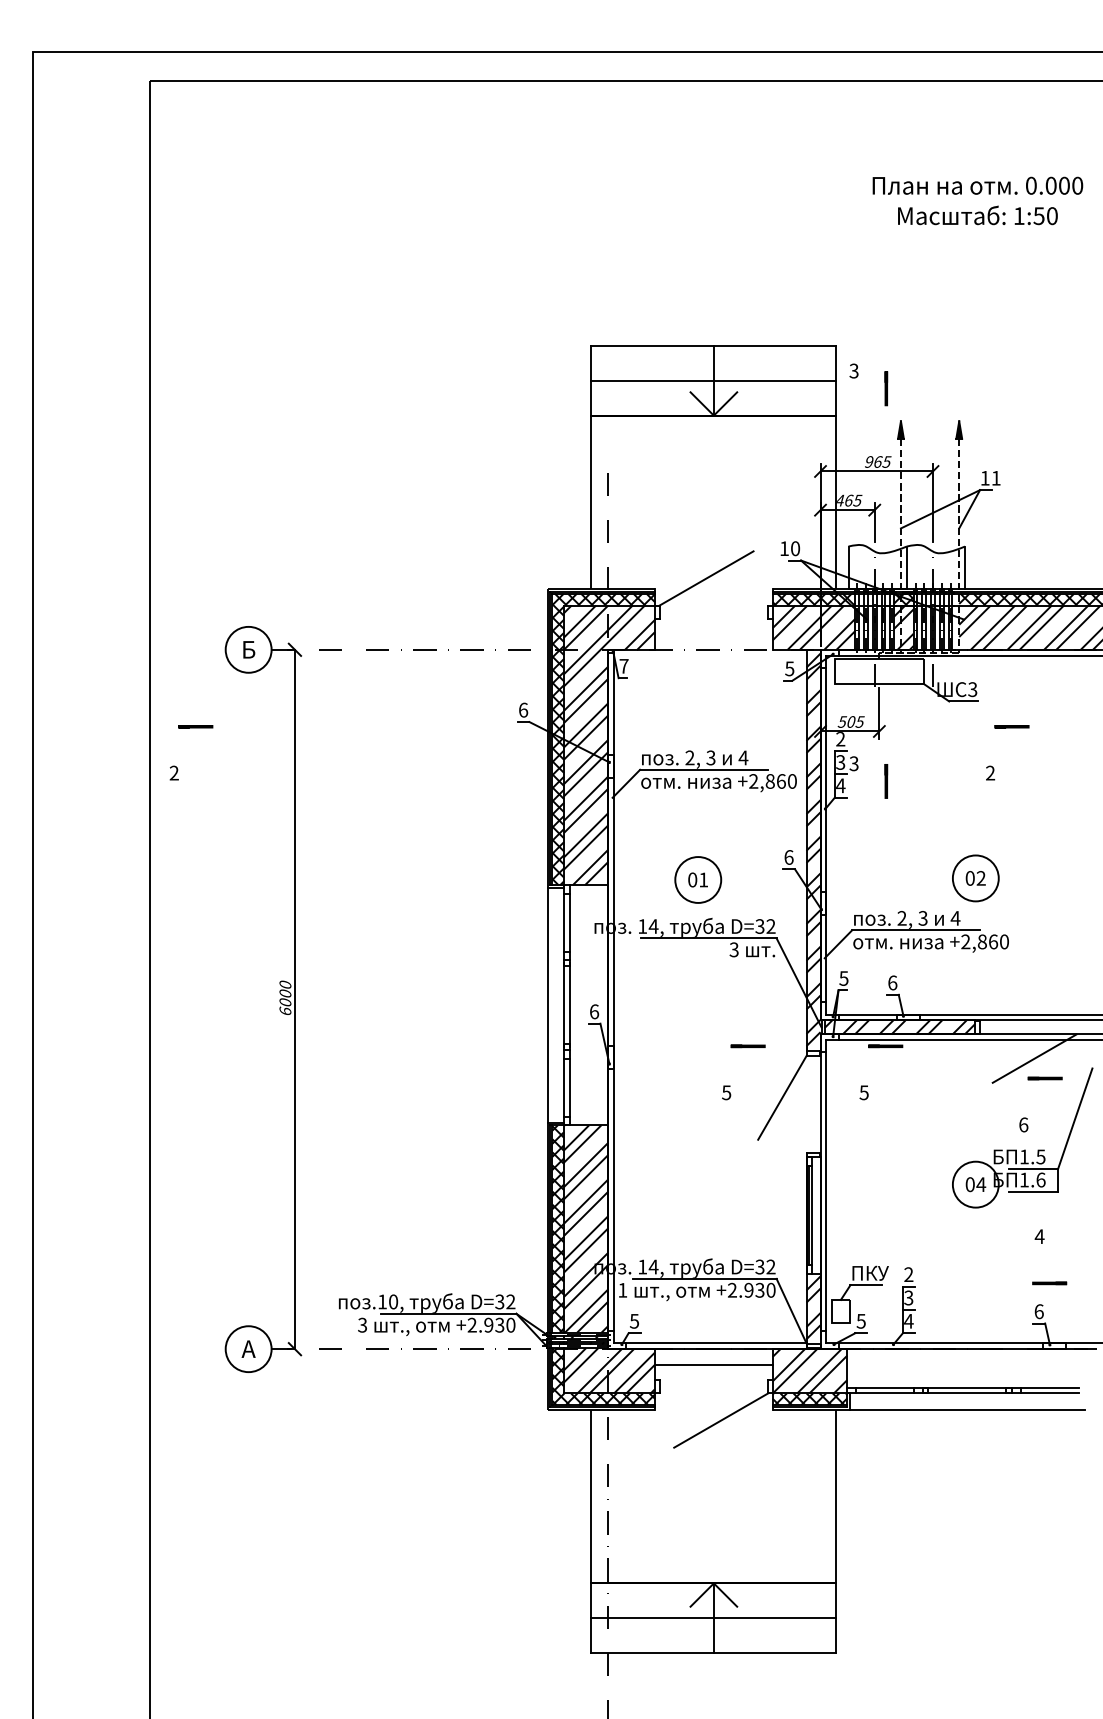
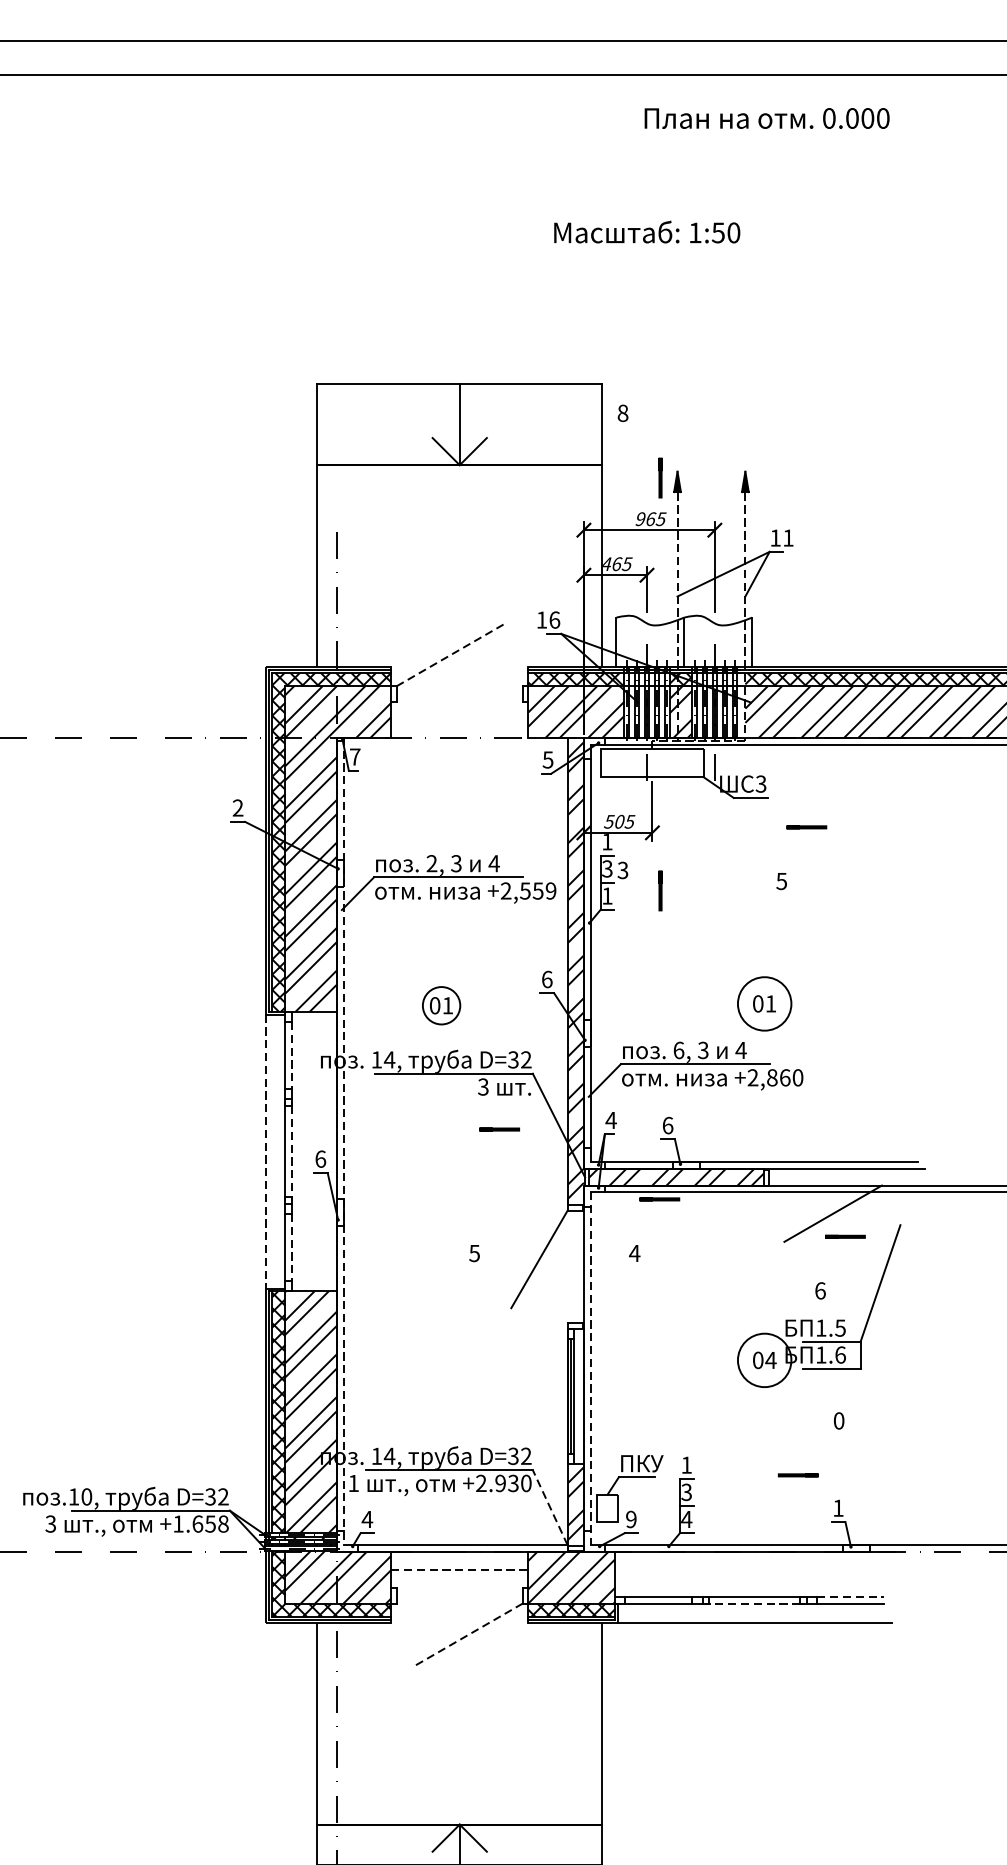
text: (977, 185) -> (766, 118), moved
text: (977, 215) -> (646, 232), moved
text: (853, 370) -> (622, 412), 3 -> 8
line: (713, 380) -> (459, 424), removed
line: (886, 388) -> (660, 477), moved
text: (795, 548) -> (554, 619), 10 -> 16
line: (707, 578) -> (452, 654), solid -> dashed
text: (523, 709) -> (238, 807), 6 -> 2
text: (840, 739) -> (607, 842), 2 -> 1
text: (990, 772) -> (781, 880), 2 -> 5
text: (780, 781) -> (537, 891), +2,860 -> +2,559
text: (840, 785) -> (607, 895), 4 -> 1
text: (980, 878) -> (770, 1004), 02 -> 01
circle: (698, 879) -> (441, 1005), size x0.7
text: (901, 918) -> (678, 1050), 2, -> 6,
line: (569, 922) -> (291, 1055), solid -> dashed
text: (843, 978) -> (610, 1120), 5 -> 4
line: (614, 996) -> (344, 1141), solid -> dashed
line: (547, 1005) -> (266, 1151), solid -> dashed
line: (569, 1005) -> (291, 1151), solid -> dashed
line: (747, 1046) -> (498, 1129), moved
line: (569, 1087) -> (291, 1247), solid -> dashed
text: (864, 1092) -> (635, 1253), 5 -> 4
line: (826, 1191) -> (590, 1368), solid -> dashed
text: (1039, 1236) -> (838, 1420), 4 -> 0
text: (908, 1274) -> (686, 1464), 2 -> 1
line: (1049, 1283) -> (798, 1475), moved
line: (791, 1311) -> (550, 1508), solid -> dashed
text: (1038, 1311) -> (837, 1508), 6 -> 1
text: (860, 1320) -> (630, 1518), 5 -> 9
text: (634, 1321) -> (367, 1519), 5 -> 4
text: (491, 1324) -> (200, 1523), +2.930 -> +1.658
line: (713, 1364) -> (459, 1569), solid -> dashed
line: (1049, 1387) -> (850, 1596), solid -> dashed
line: (966, 1393) -> (753, 1603), solid -> dashed
line: (720, 1420) -> (467, 1634), solid -> dashed

